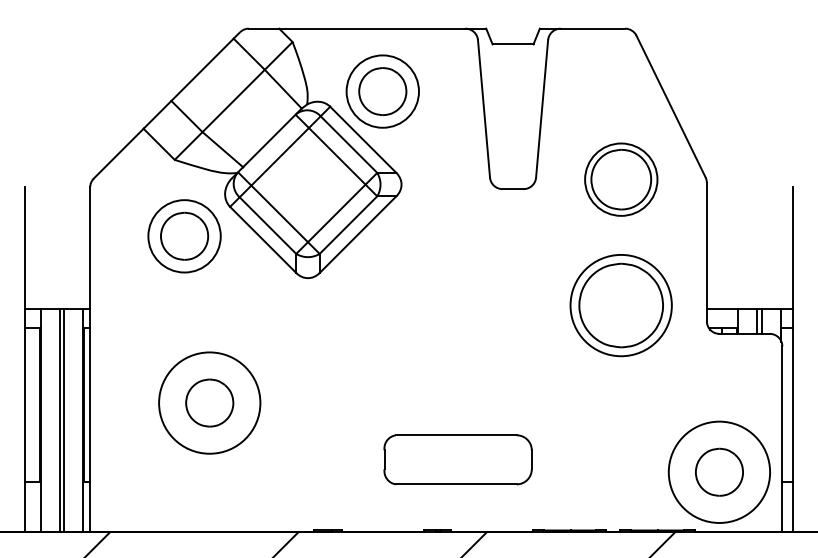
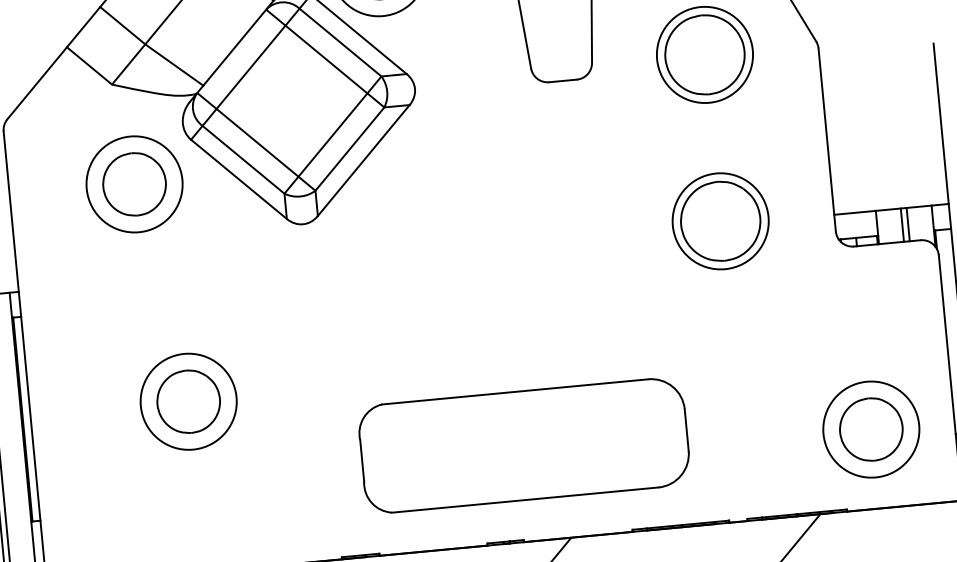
part: (621, 305) -> (720, 221), size x0.71
circle: (209, 402) -> (188, 401), size x0.71
part: (457, 459) -> (523, 445), size x1.67
circle: (719, 472) -> (871, 429), size x0.71

